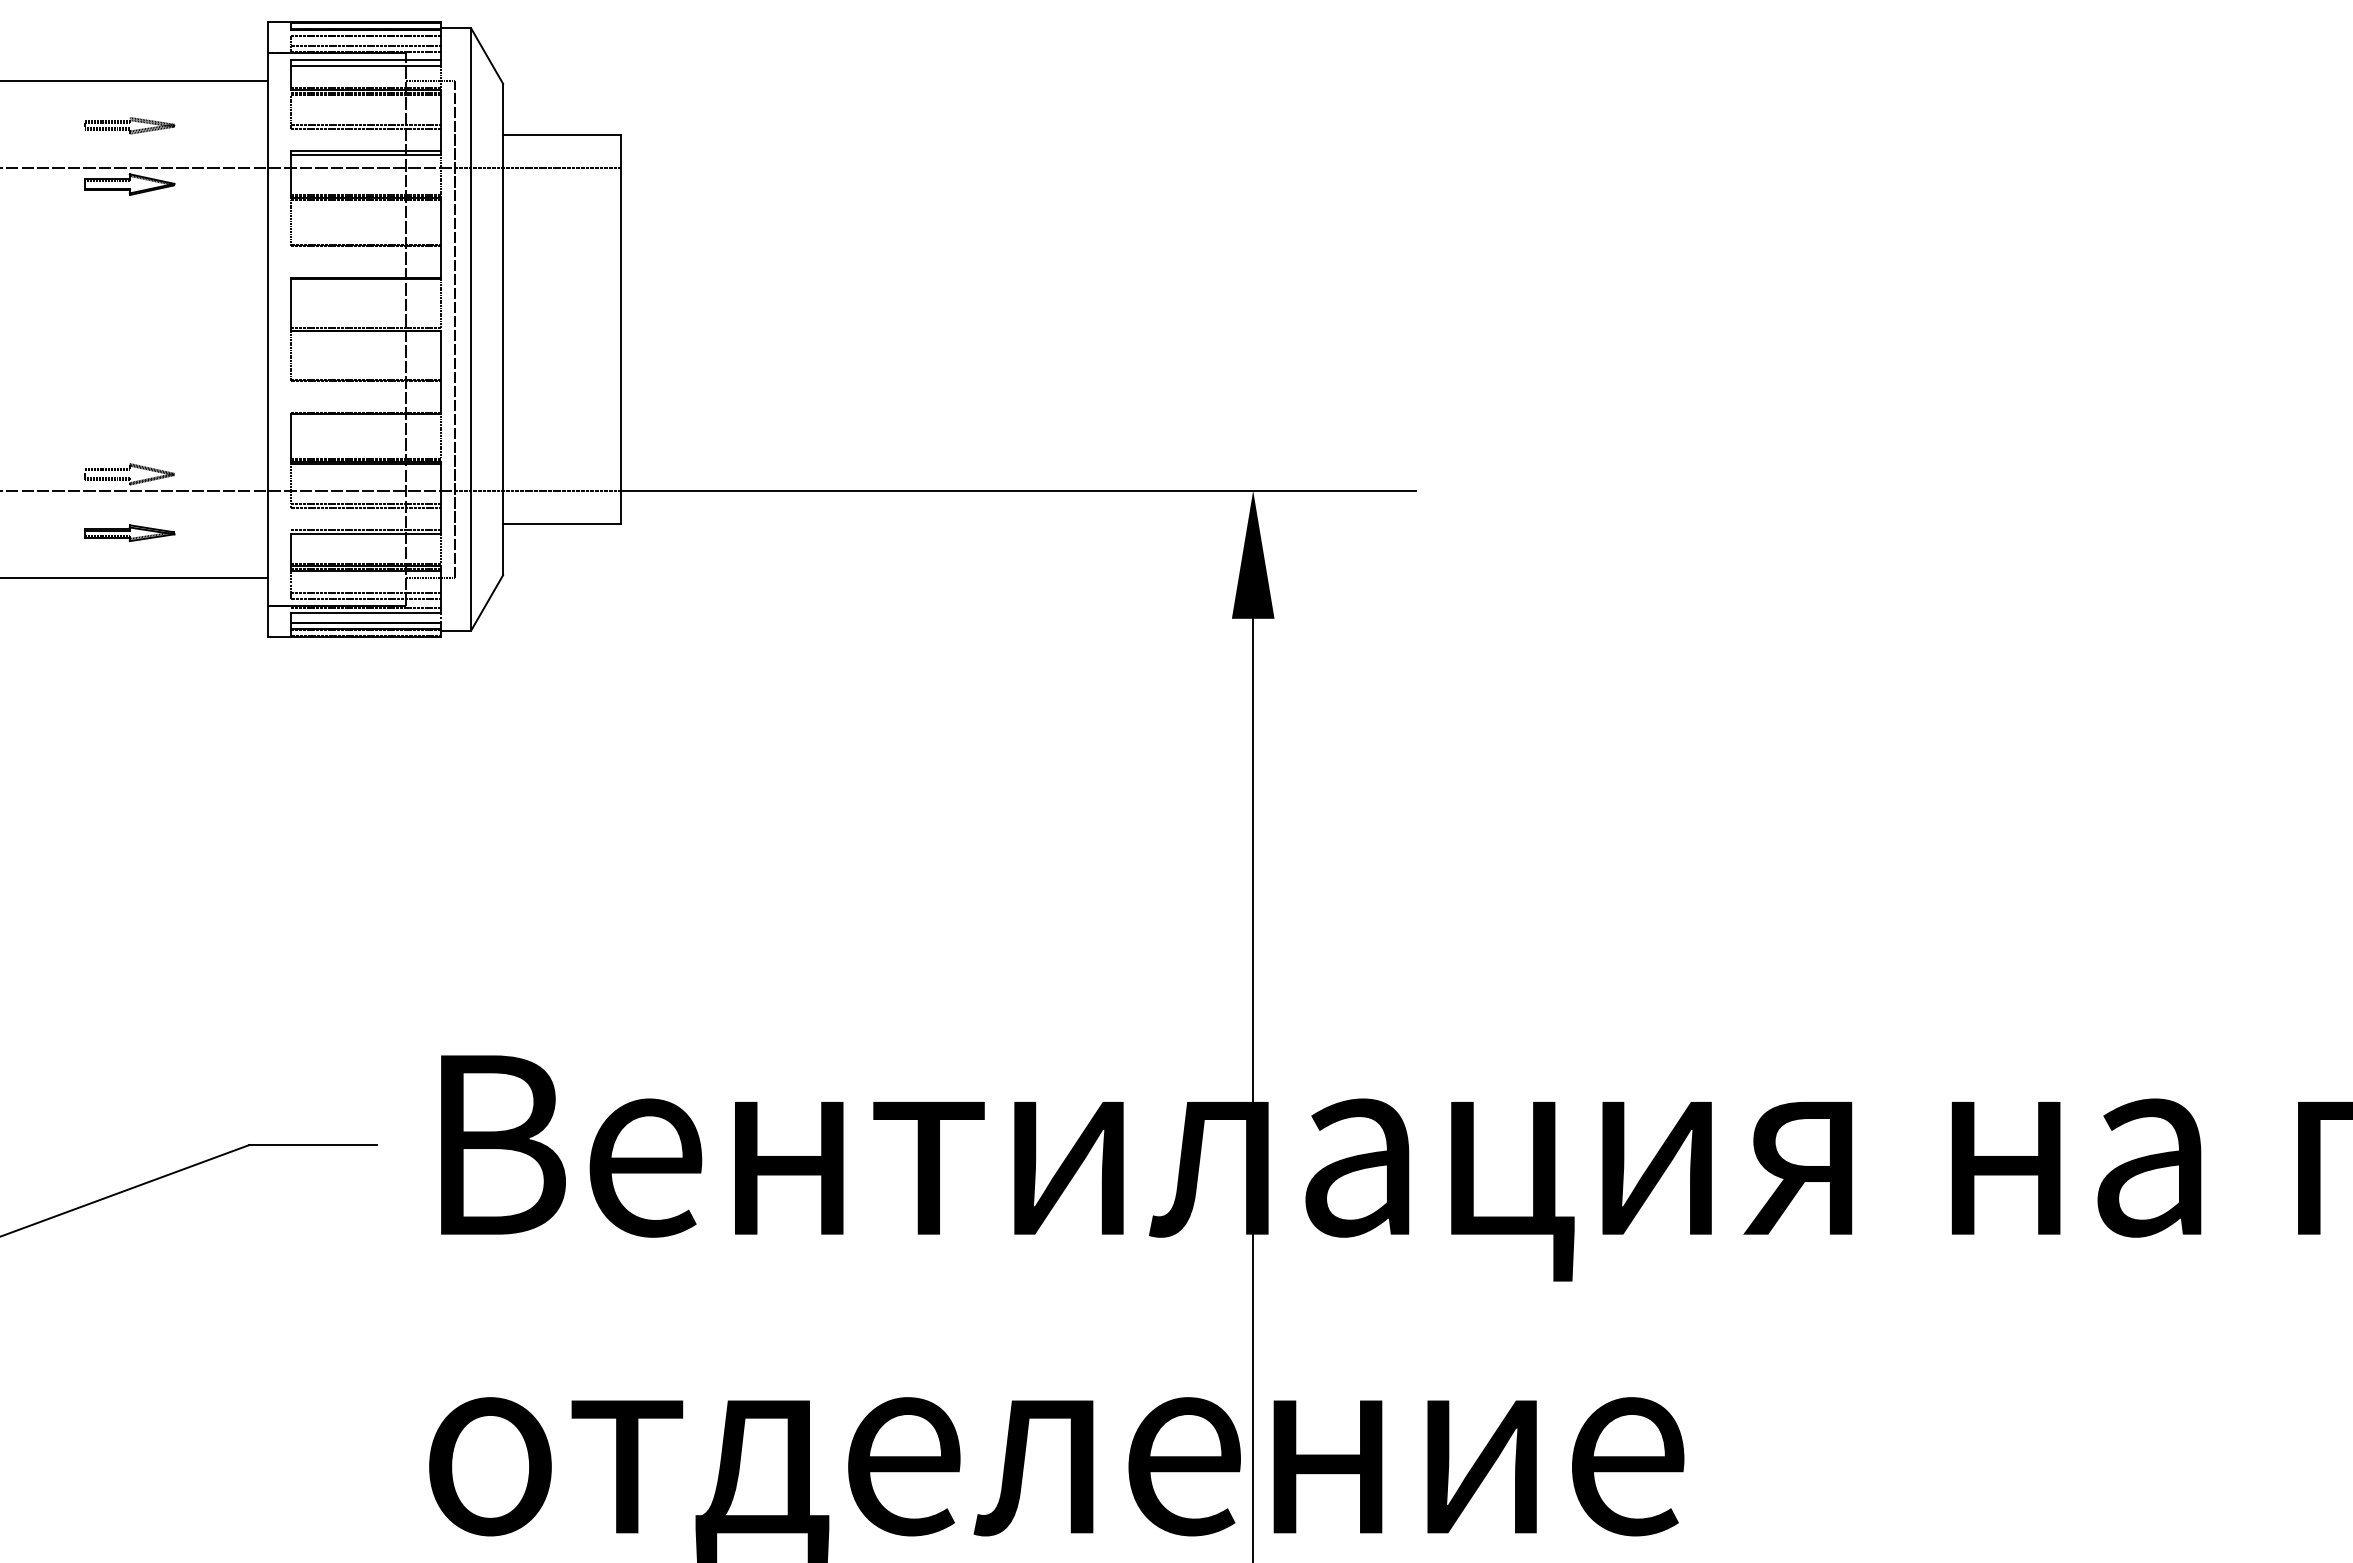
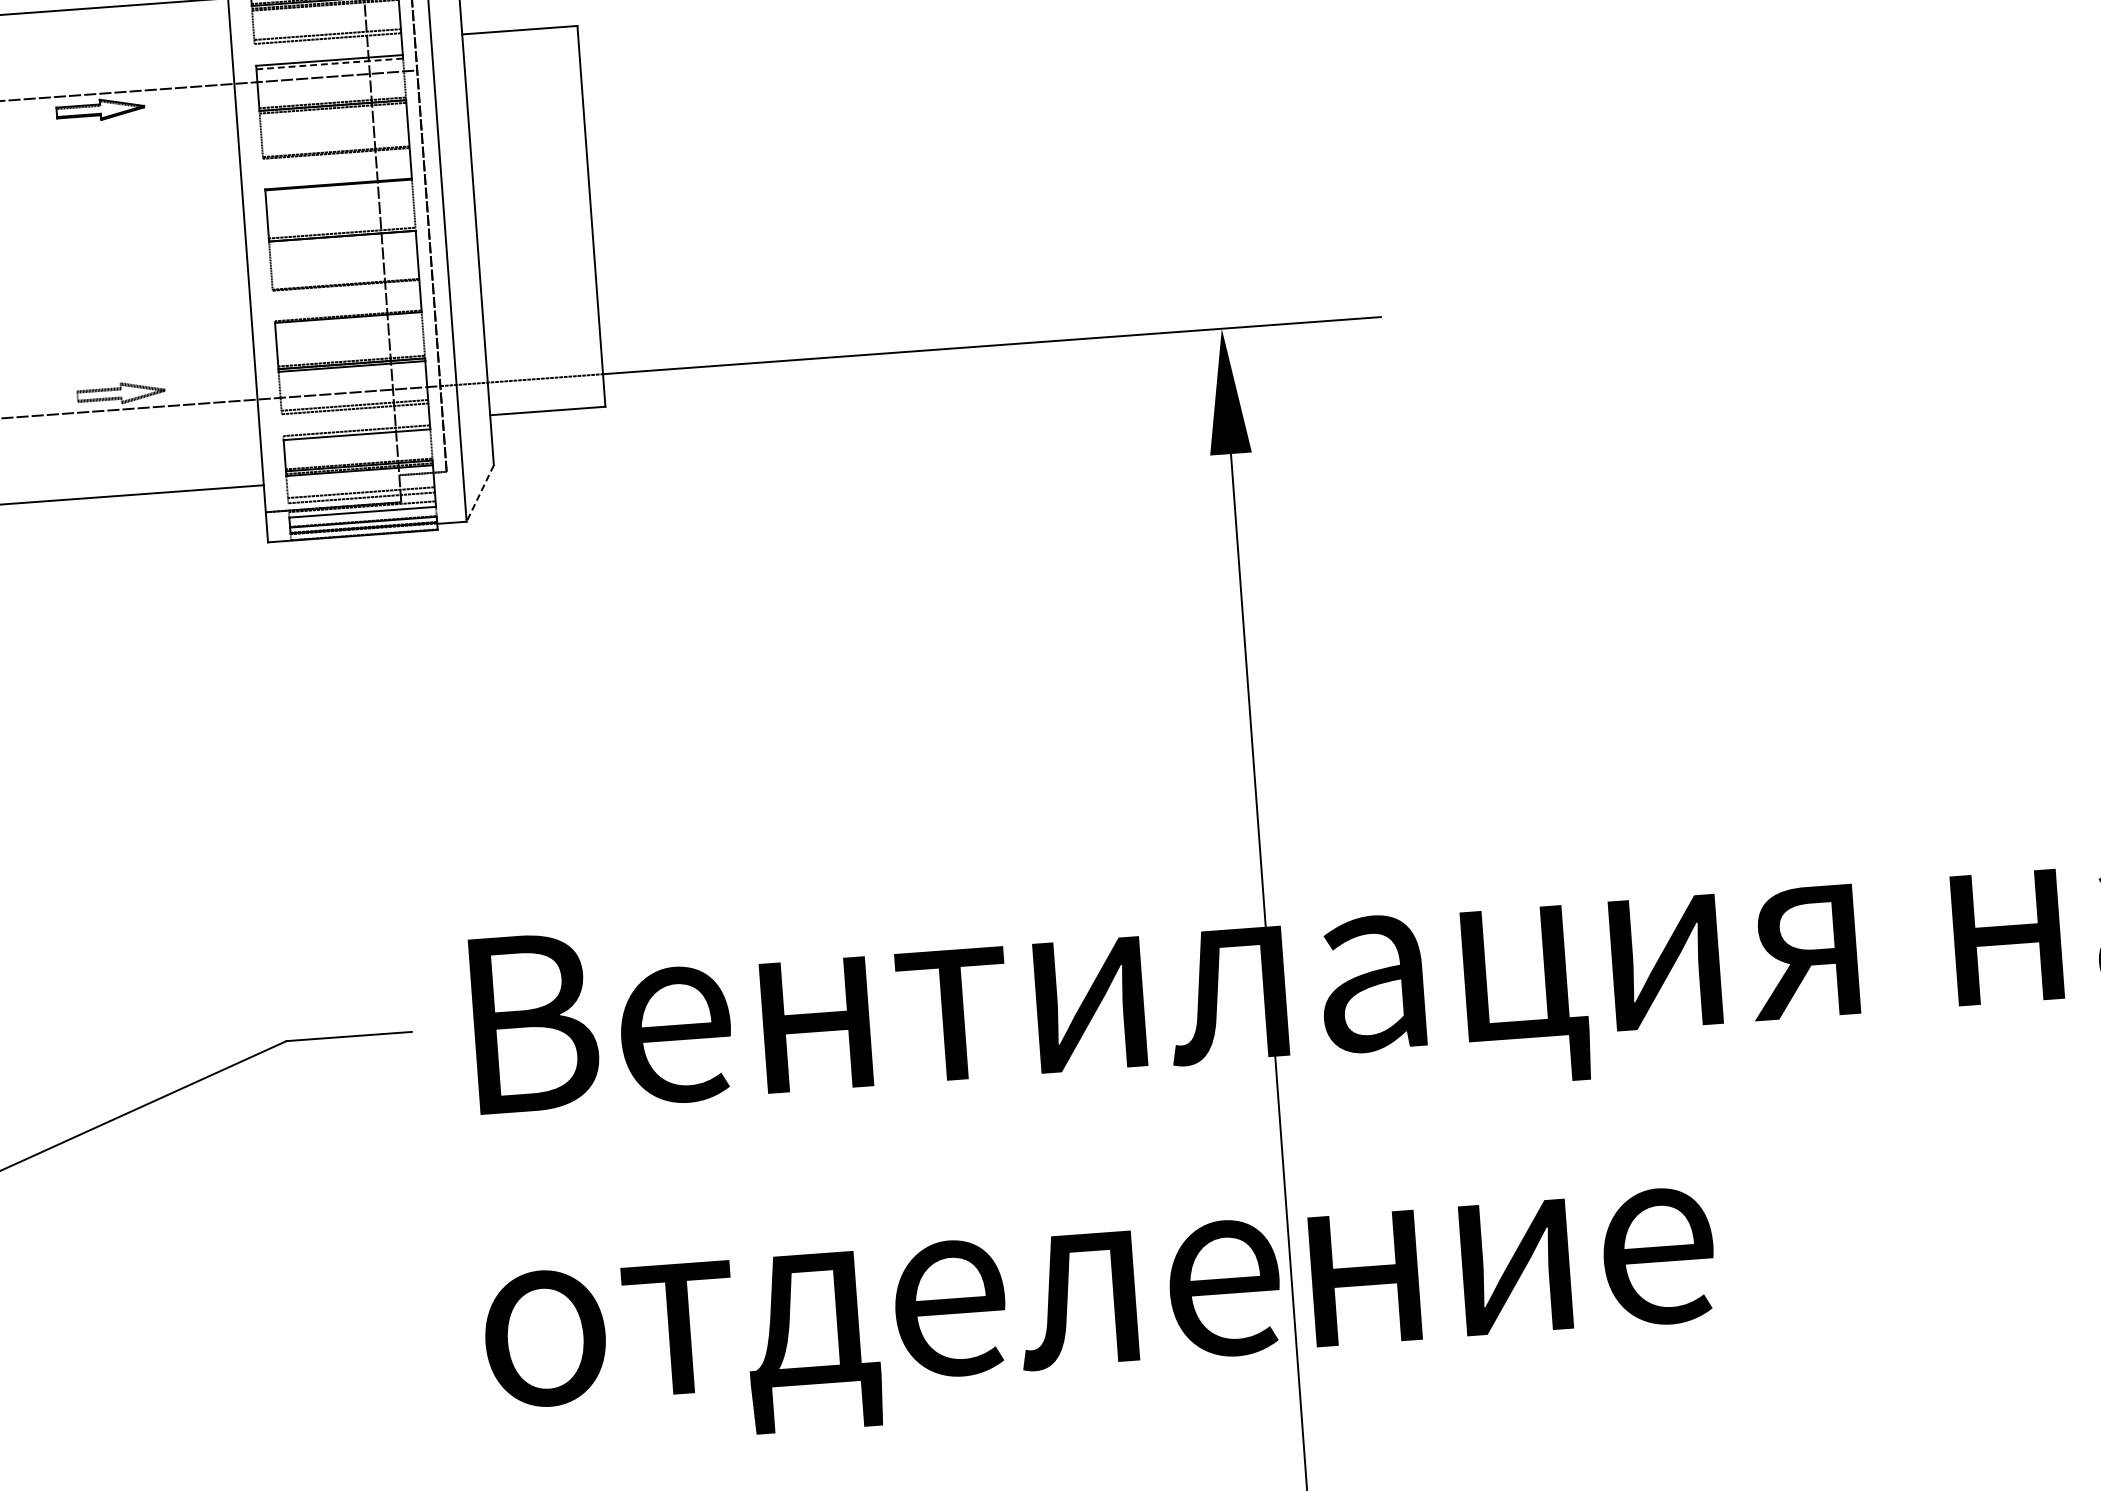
part: (129, 125) -> (95, 52), removed
line: (366, 155) -> (330, 64), solid -> dashed
line: (537, 168) -> (498, 64), removed
part: (129, 533) -> (125, 451), removed
line: (487, 602) -> (480, 493), solid -> dashed

